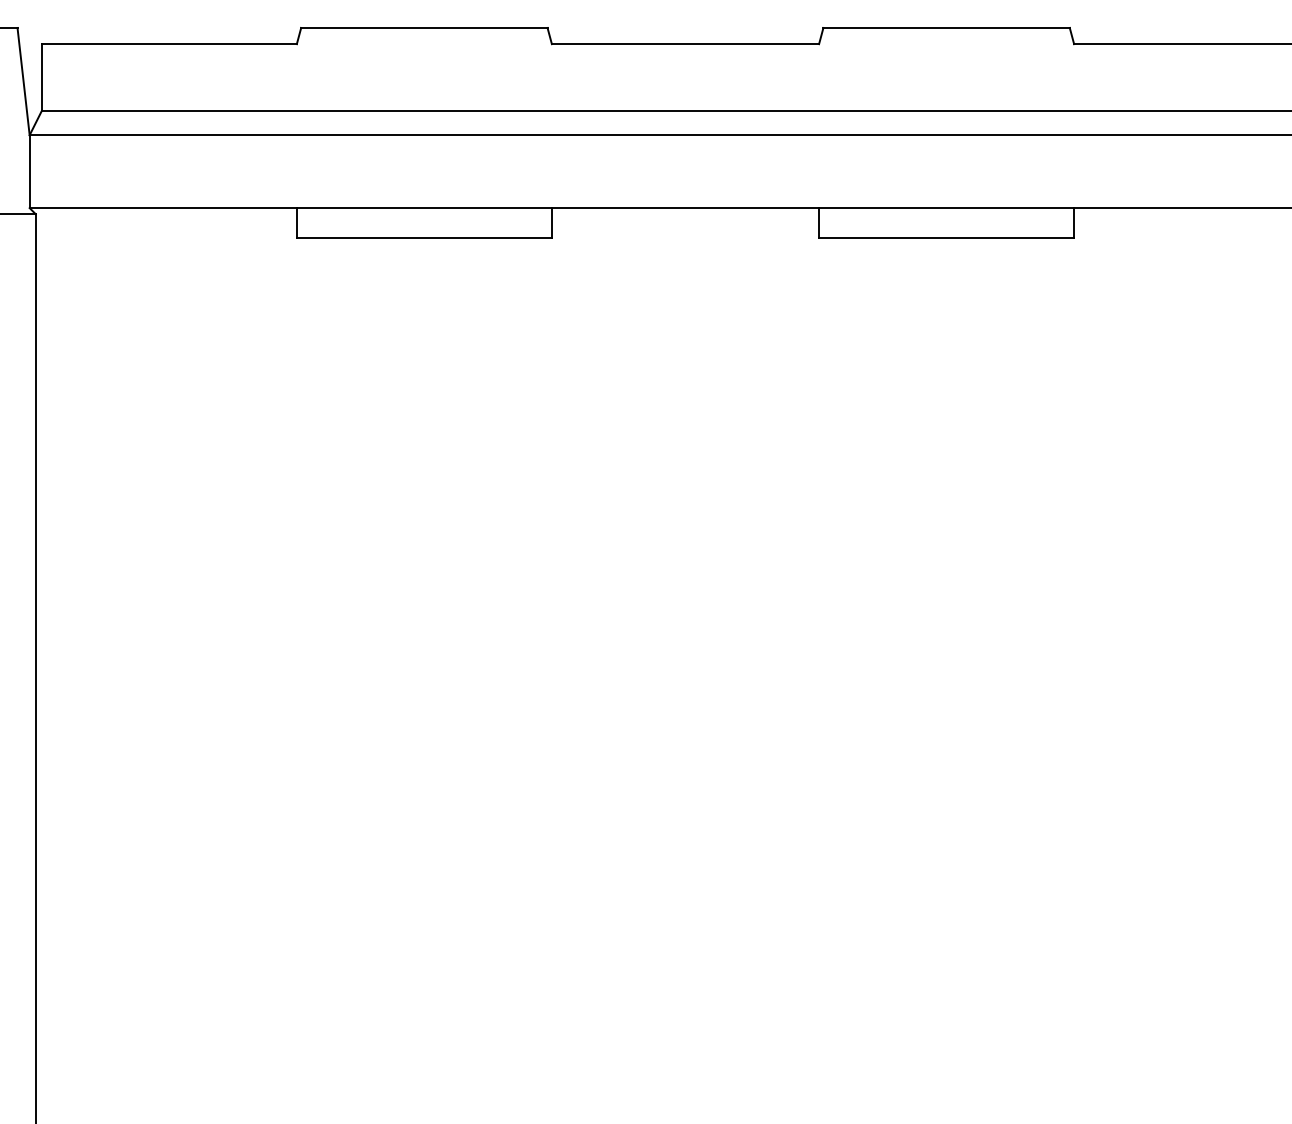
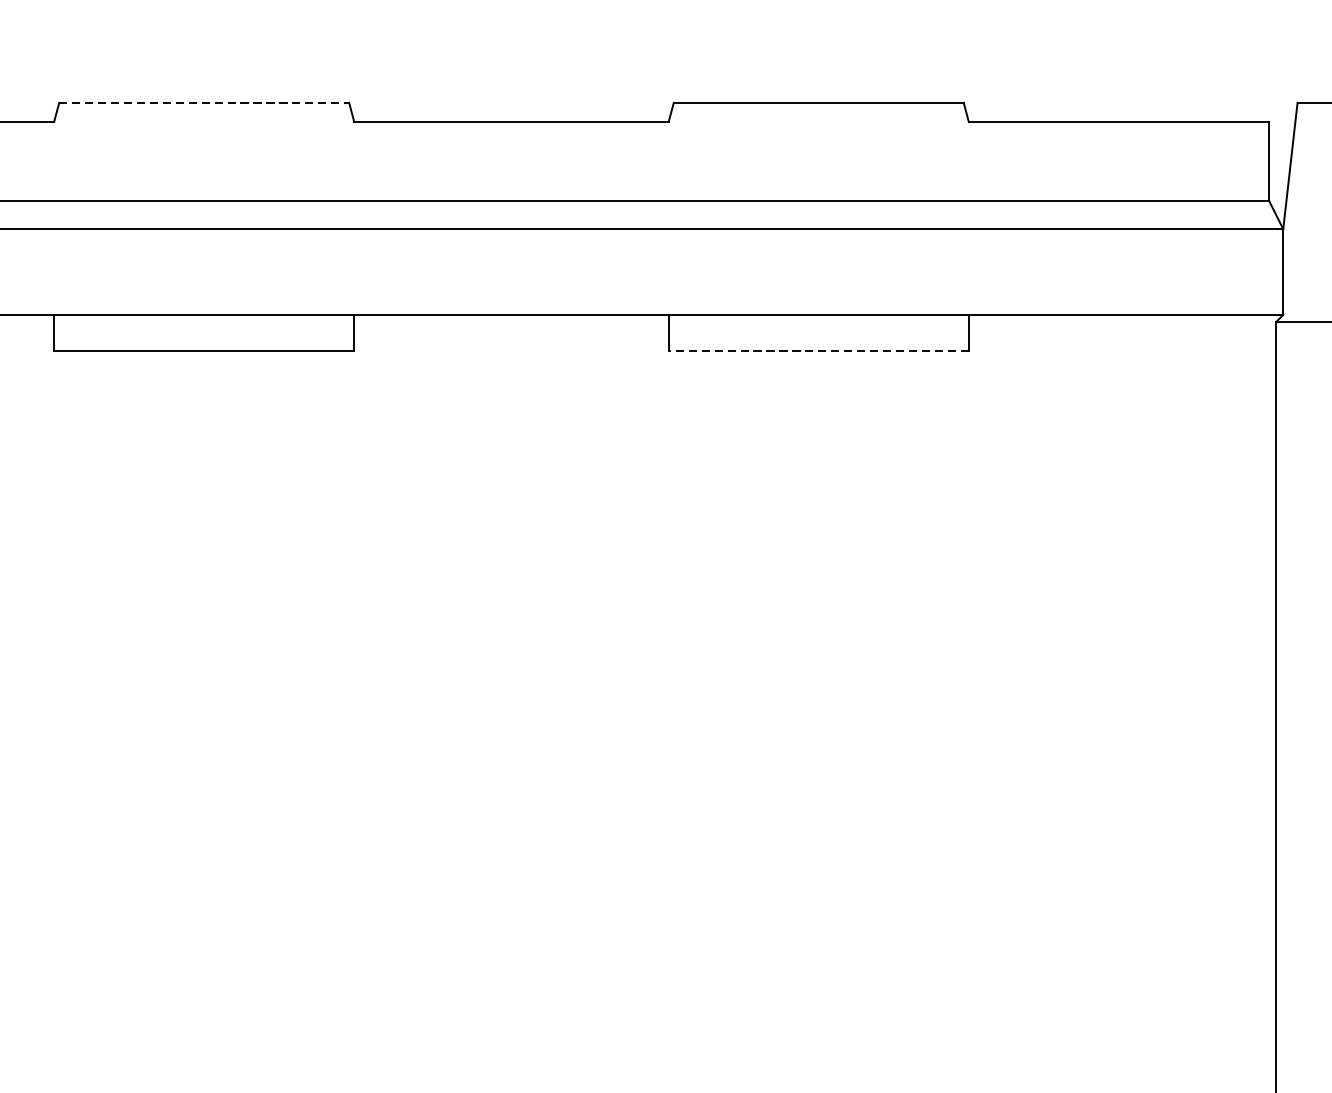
line: (424, 27) -> (204, 102), solid -> dashed
line: (946, 238) -> (818, 350), solid -> dashed

